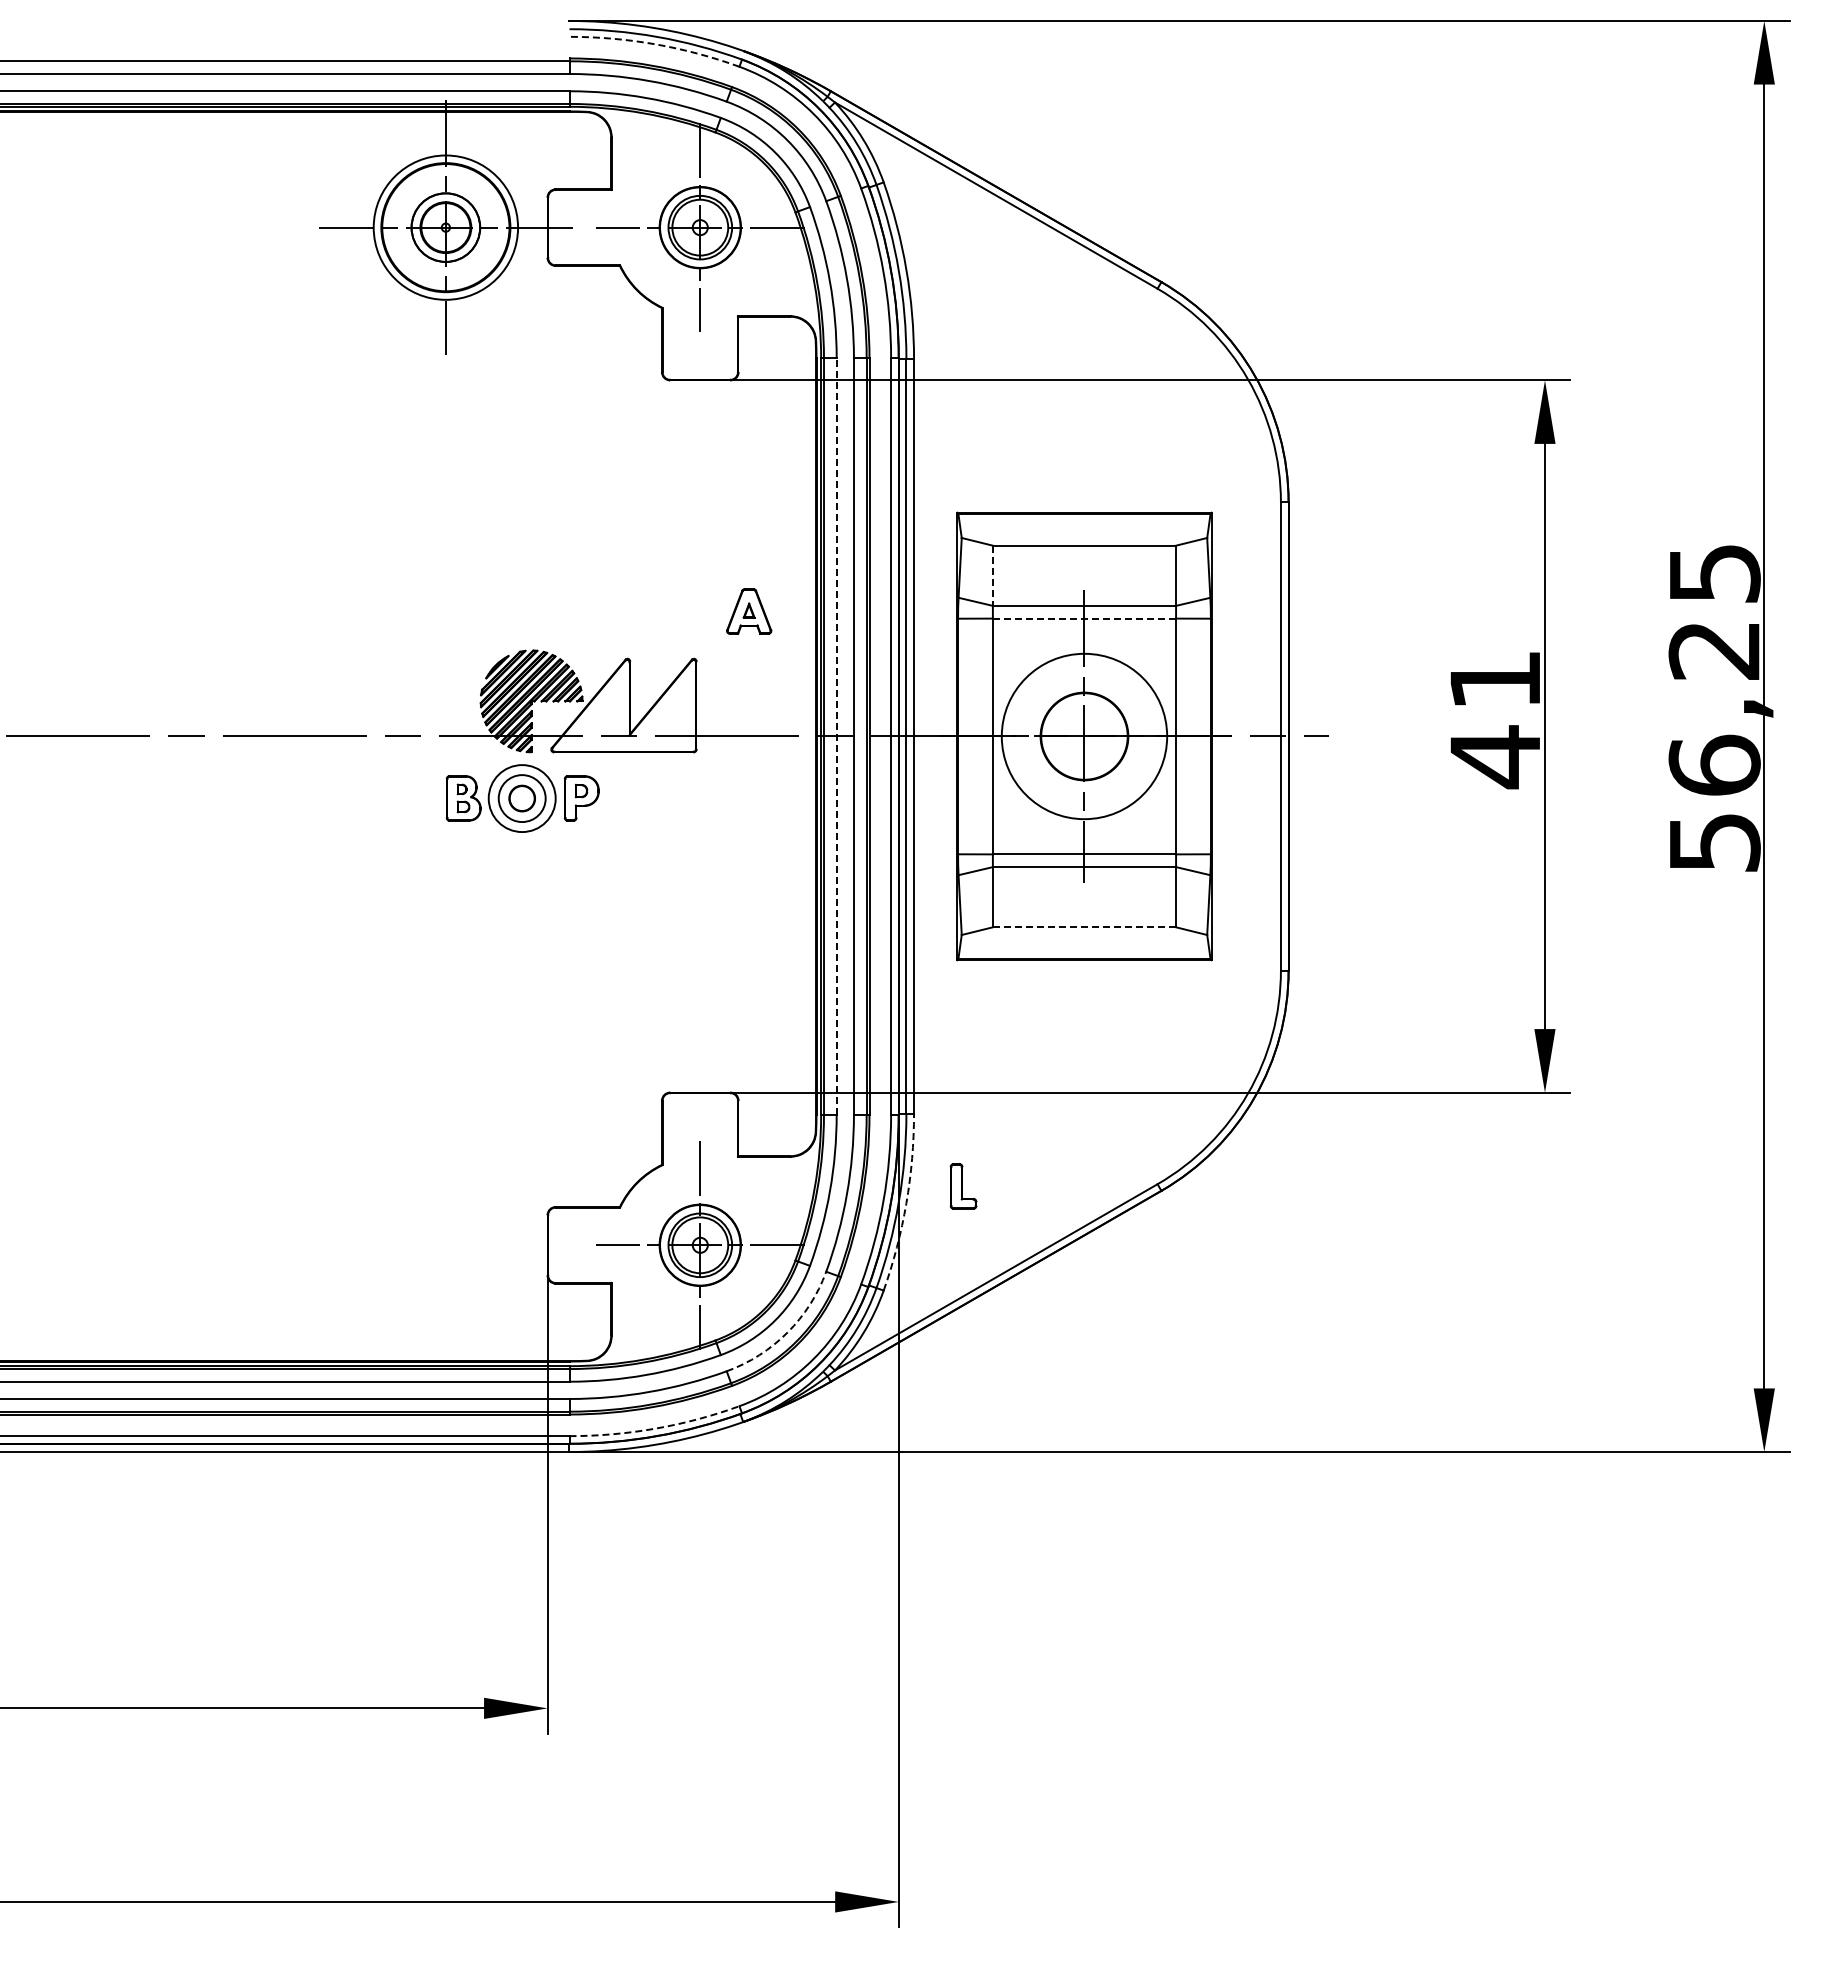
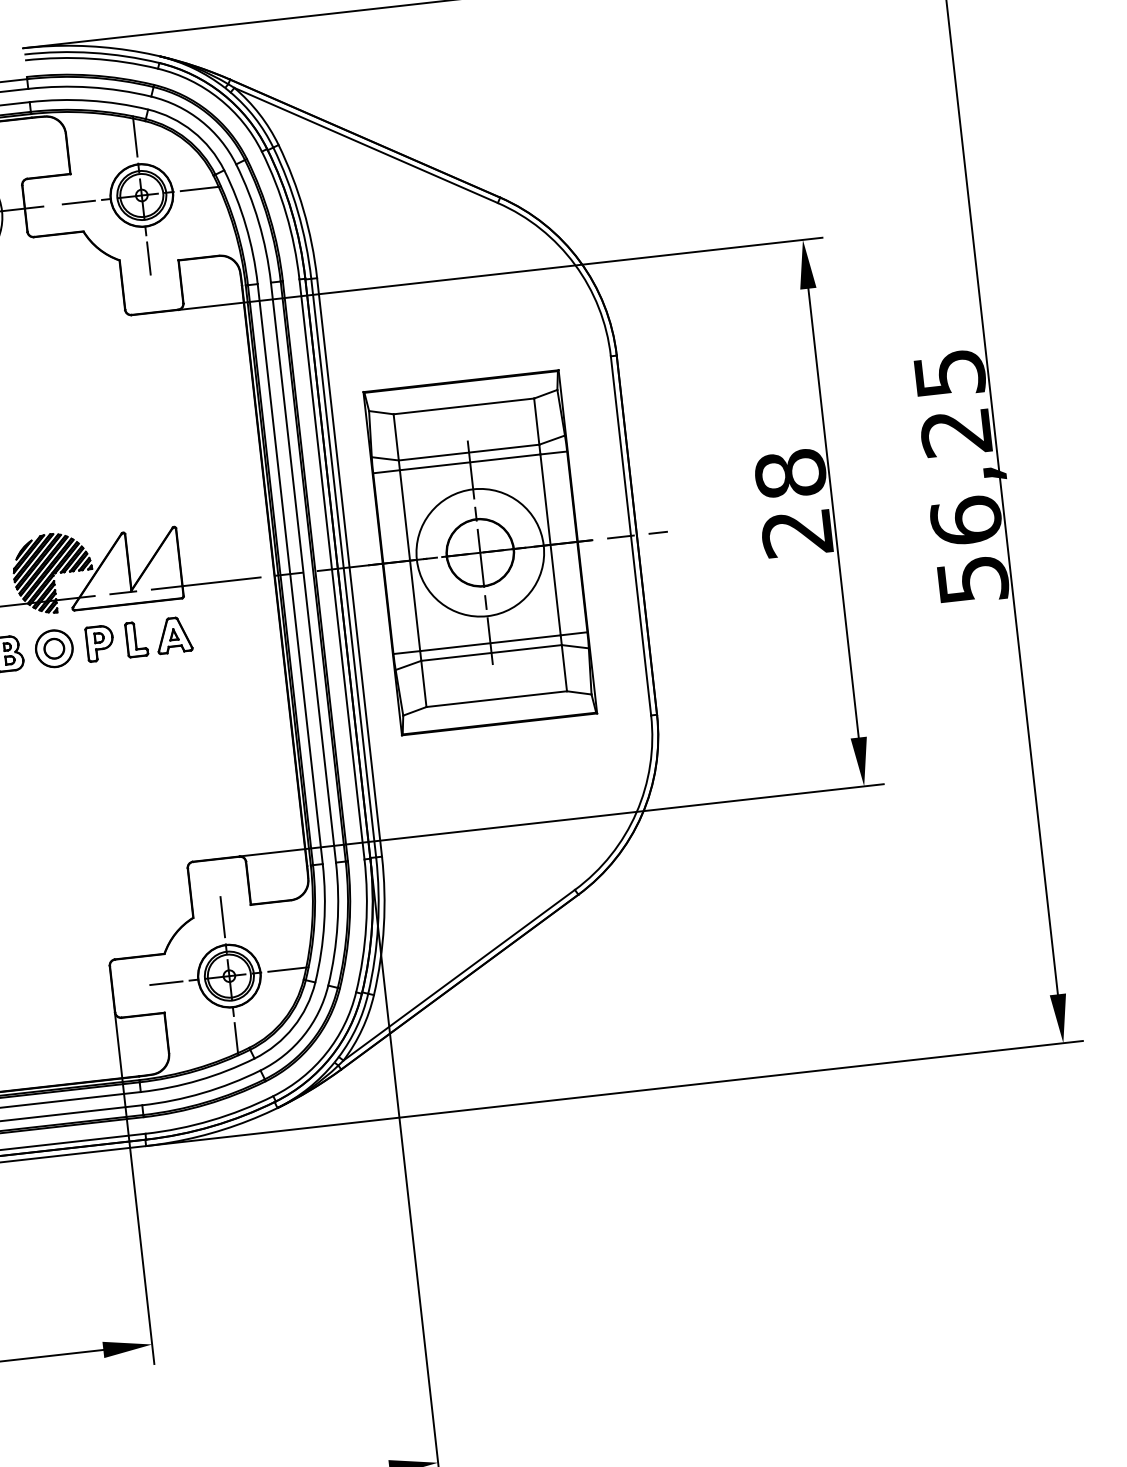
arc: (655, 44) -> (91, 58), dashed -> solid
line: (992, 576) -> (395, 437), dashed -> solid
part: (749, 611) -> (174, 635), moved
line: (1084, 618) -> (470, 462), dashed -> solid
text: (1495, 719) -> (794, 504), 41 -> 28
line: (836, 736) -> (290, 574), dashed -> solid
circle: (522, 798) -> (54, 648), size x0.71
line: (1084, 927) -> (496, 699), dashed -> solid
part: (963, 1186) -> (136, 639), moved
arc: (906, 1203) -> (383, 926), dashed -> solid
arc: (787, 1332) -> (303, 1035), dashed -> solid
arc: (655, 1428) -> (210, 1120), dashed -> solid

